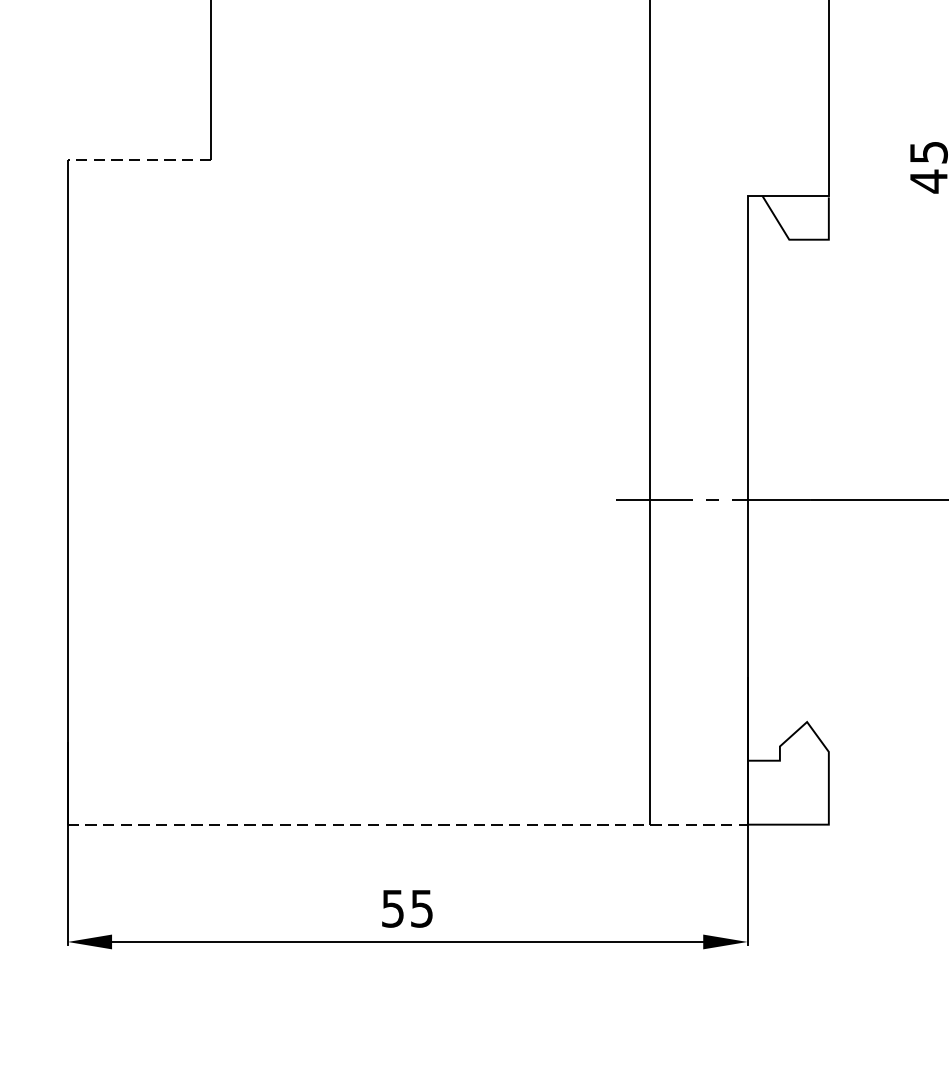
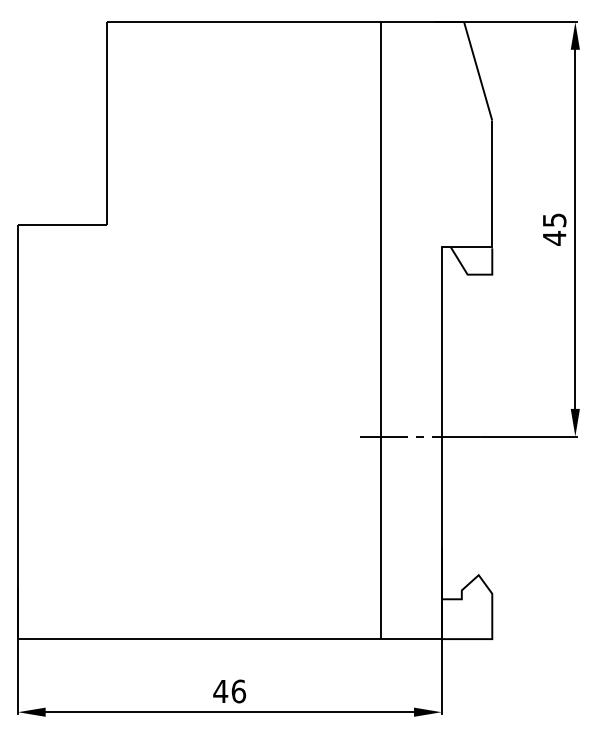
line: (139, 159) -> (62, 224), dashed -> solid
line: (407, 825) -> (229, 639), dashed -> solid
text: (407, 908) -> (229, 691), 55 -> 46

